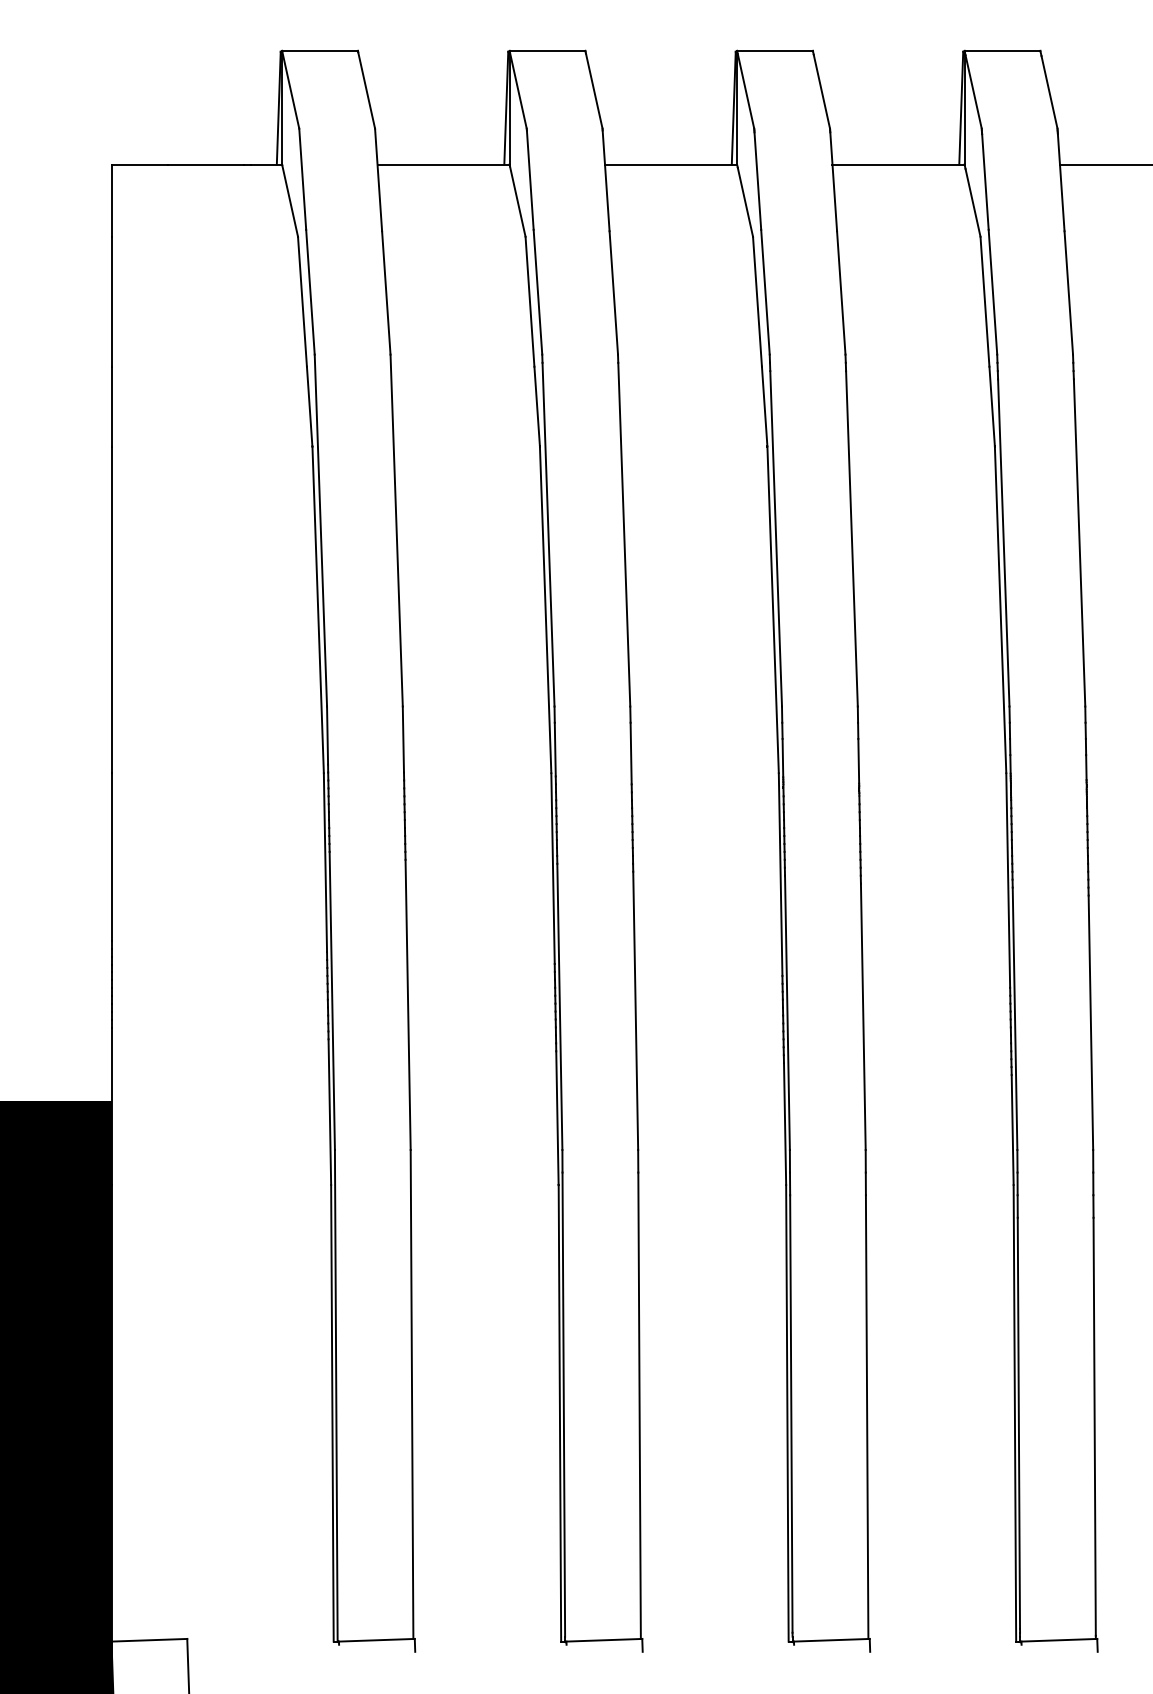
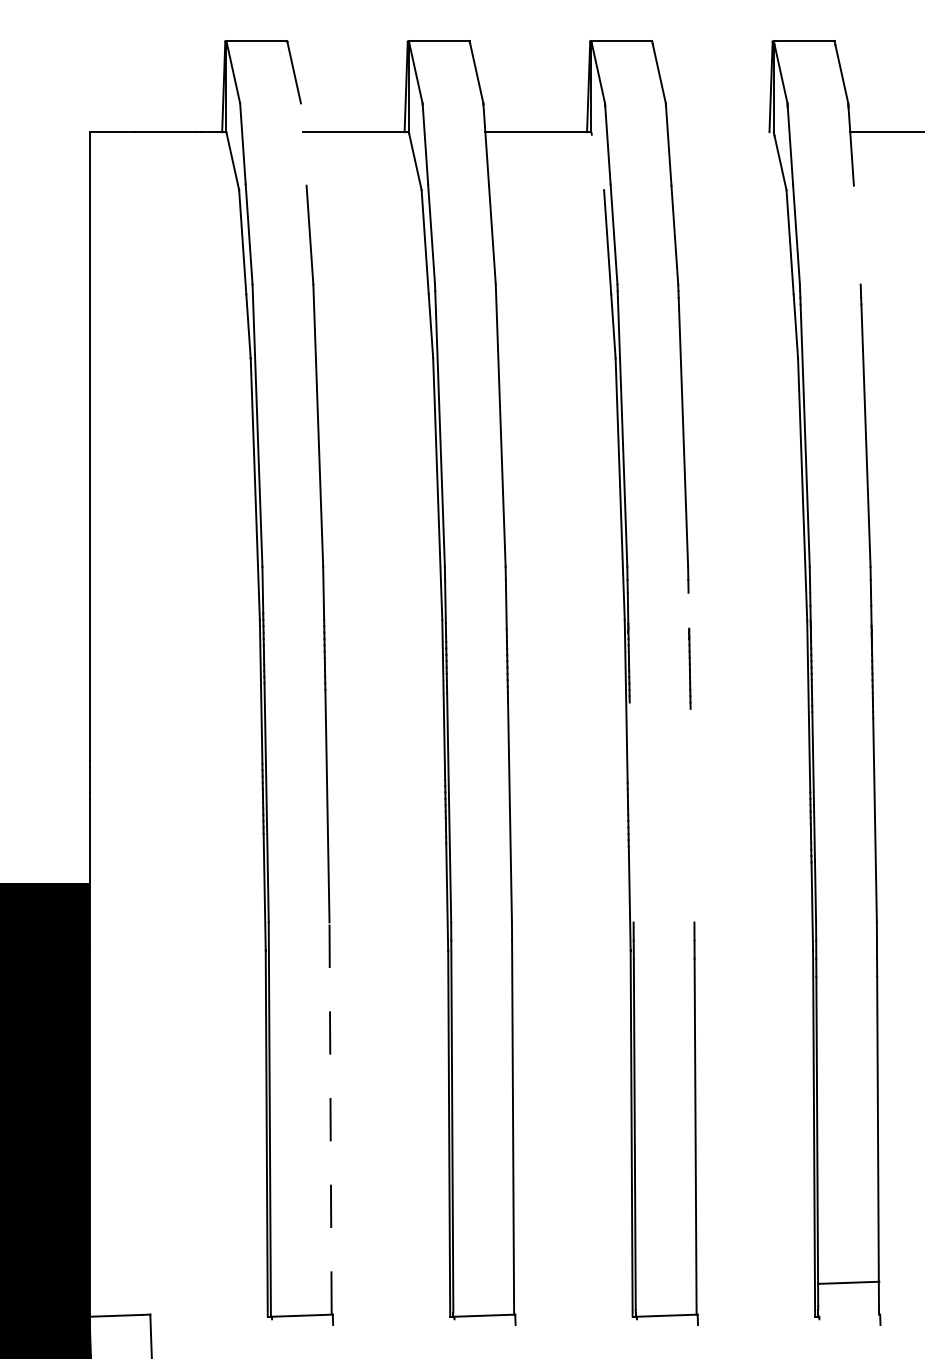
line: (898, 164) -> (720, 132), removed
line: (378, 179) -> (303, 144), removed
line: (745, 201) -> (598, 161), removed
line: (1068, 292) -> (857, 234), removed
line: (858, 760) -> (688, 610), removed
line: (787, 1012) -> (631, 812), removed
line: (862, 1016) -> (691, 815), removed
line: (412, 1394) -> (330, 1118), solid -> dashed
line: (1059, 1639) -> (849, 1282), moved

